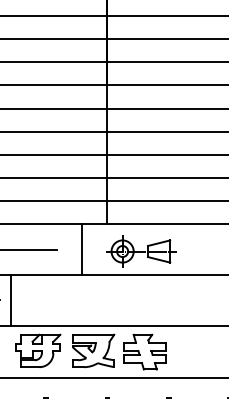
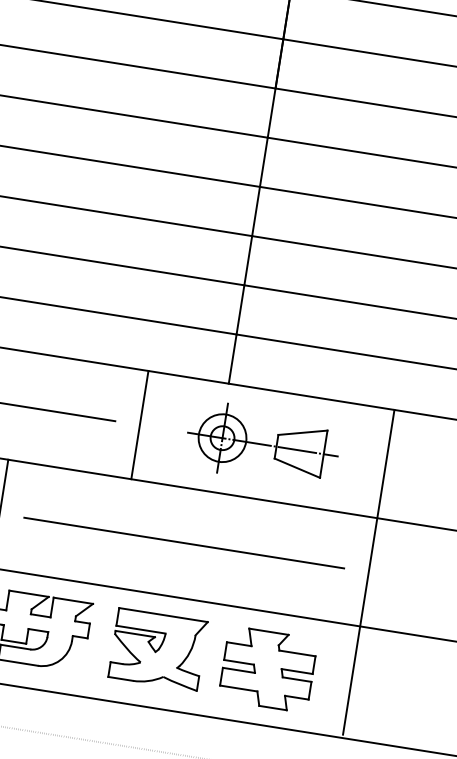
line: (81, 249) -> (139, 424), moved
part: (141, 251) -> (262, 444), moved
line: (97, 300) -> (183, 543), added
line: (184, 300) -> (369, 572), added

